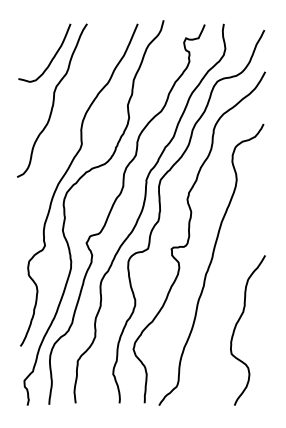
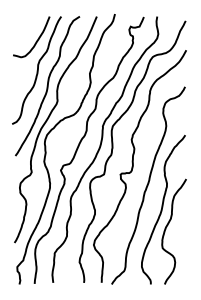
curve: (67, 122) -> (47, 85), added
curve: (231, 298) -> (162, 209), added

